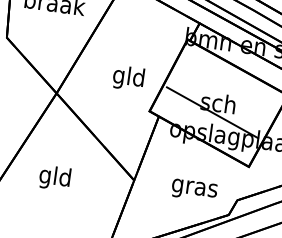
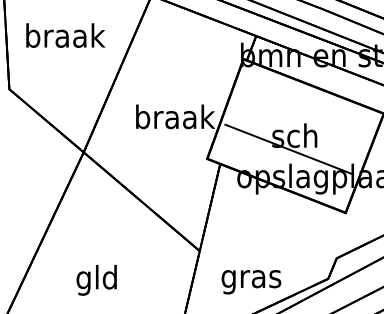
text: (129, 78) -> (175, 119), gld -> braak
text: (54, 178) -> (96, 280), moved
text: (194, 190) -> (251, 282), moved

